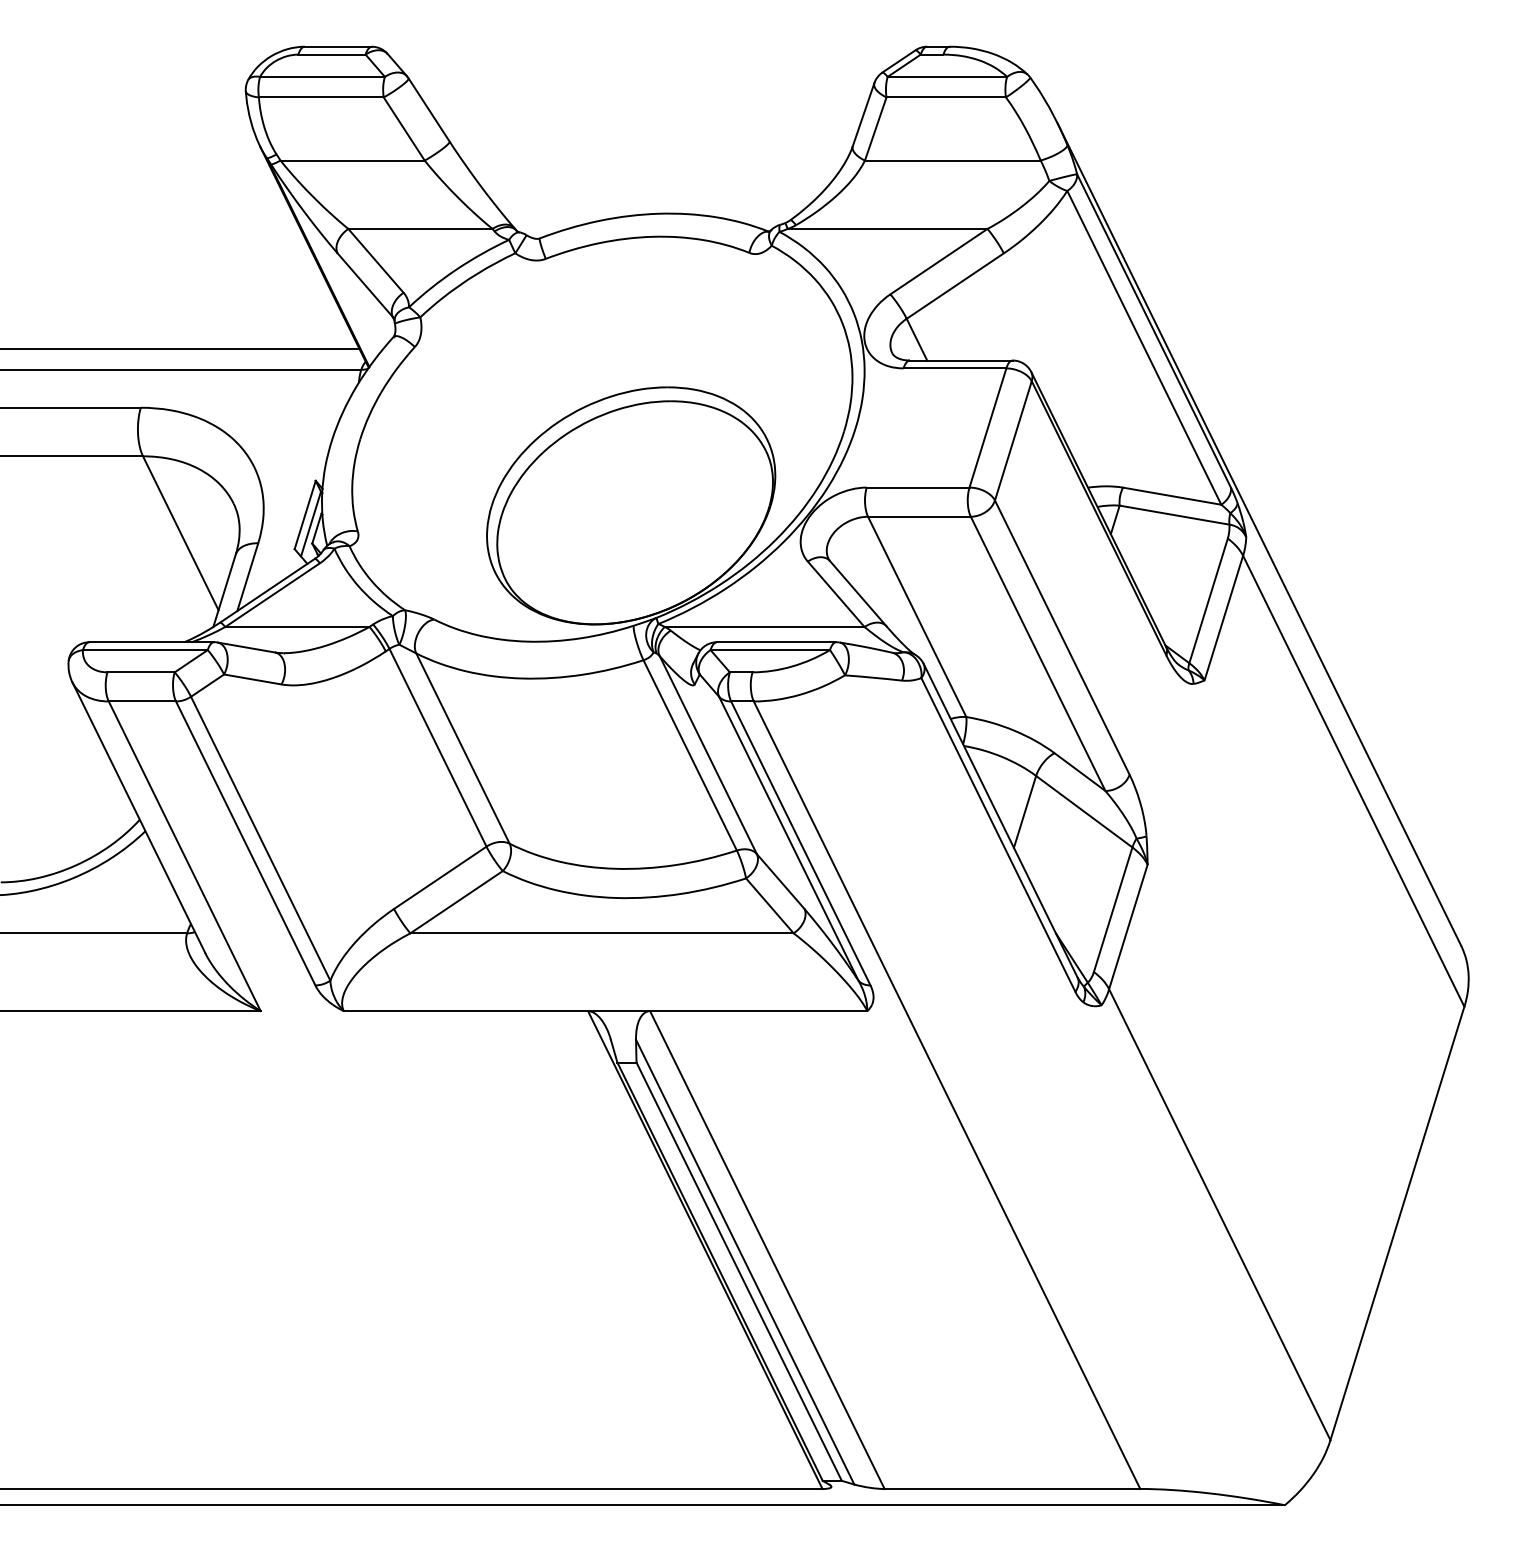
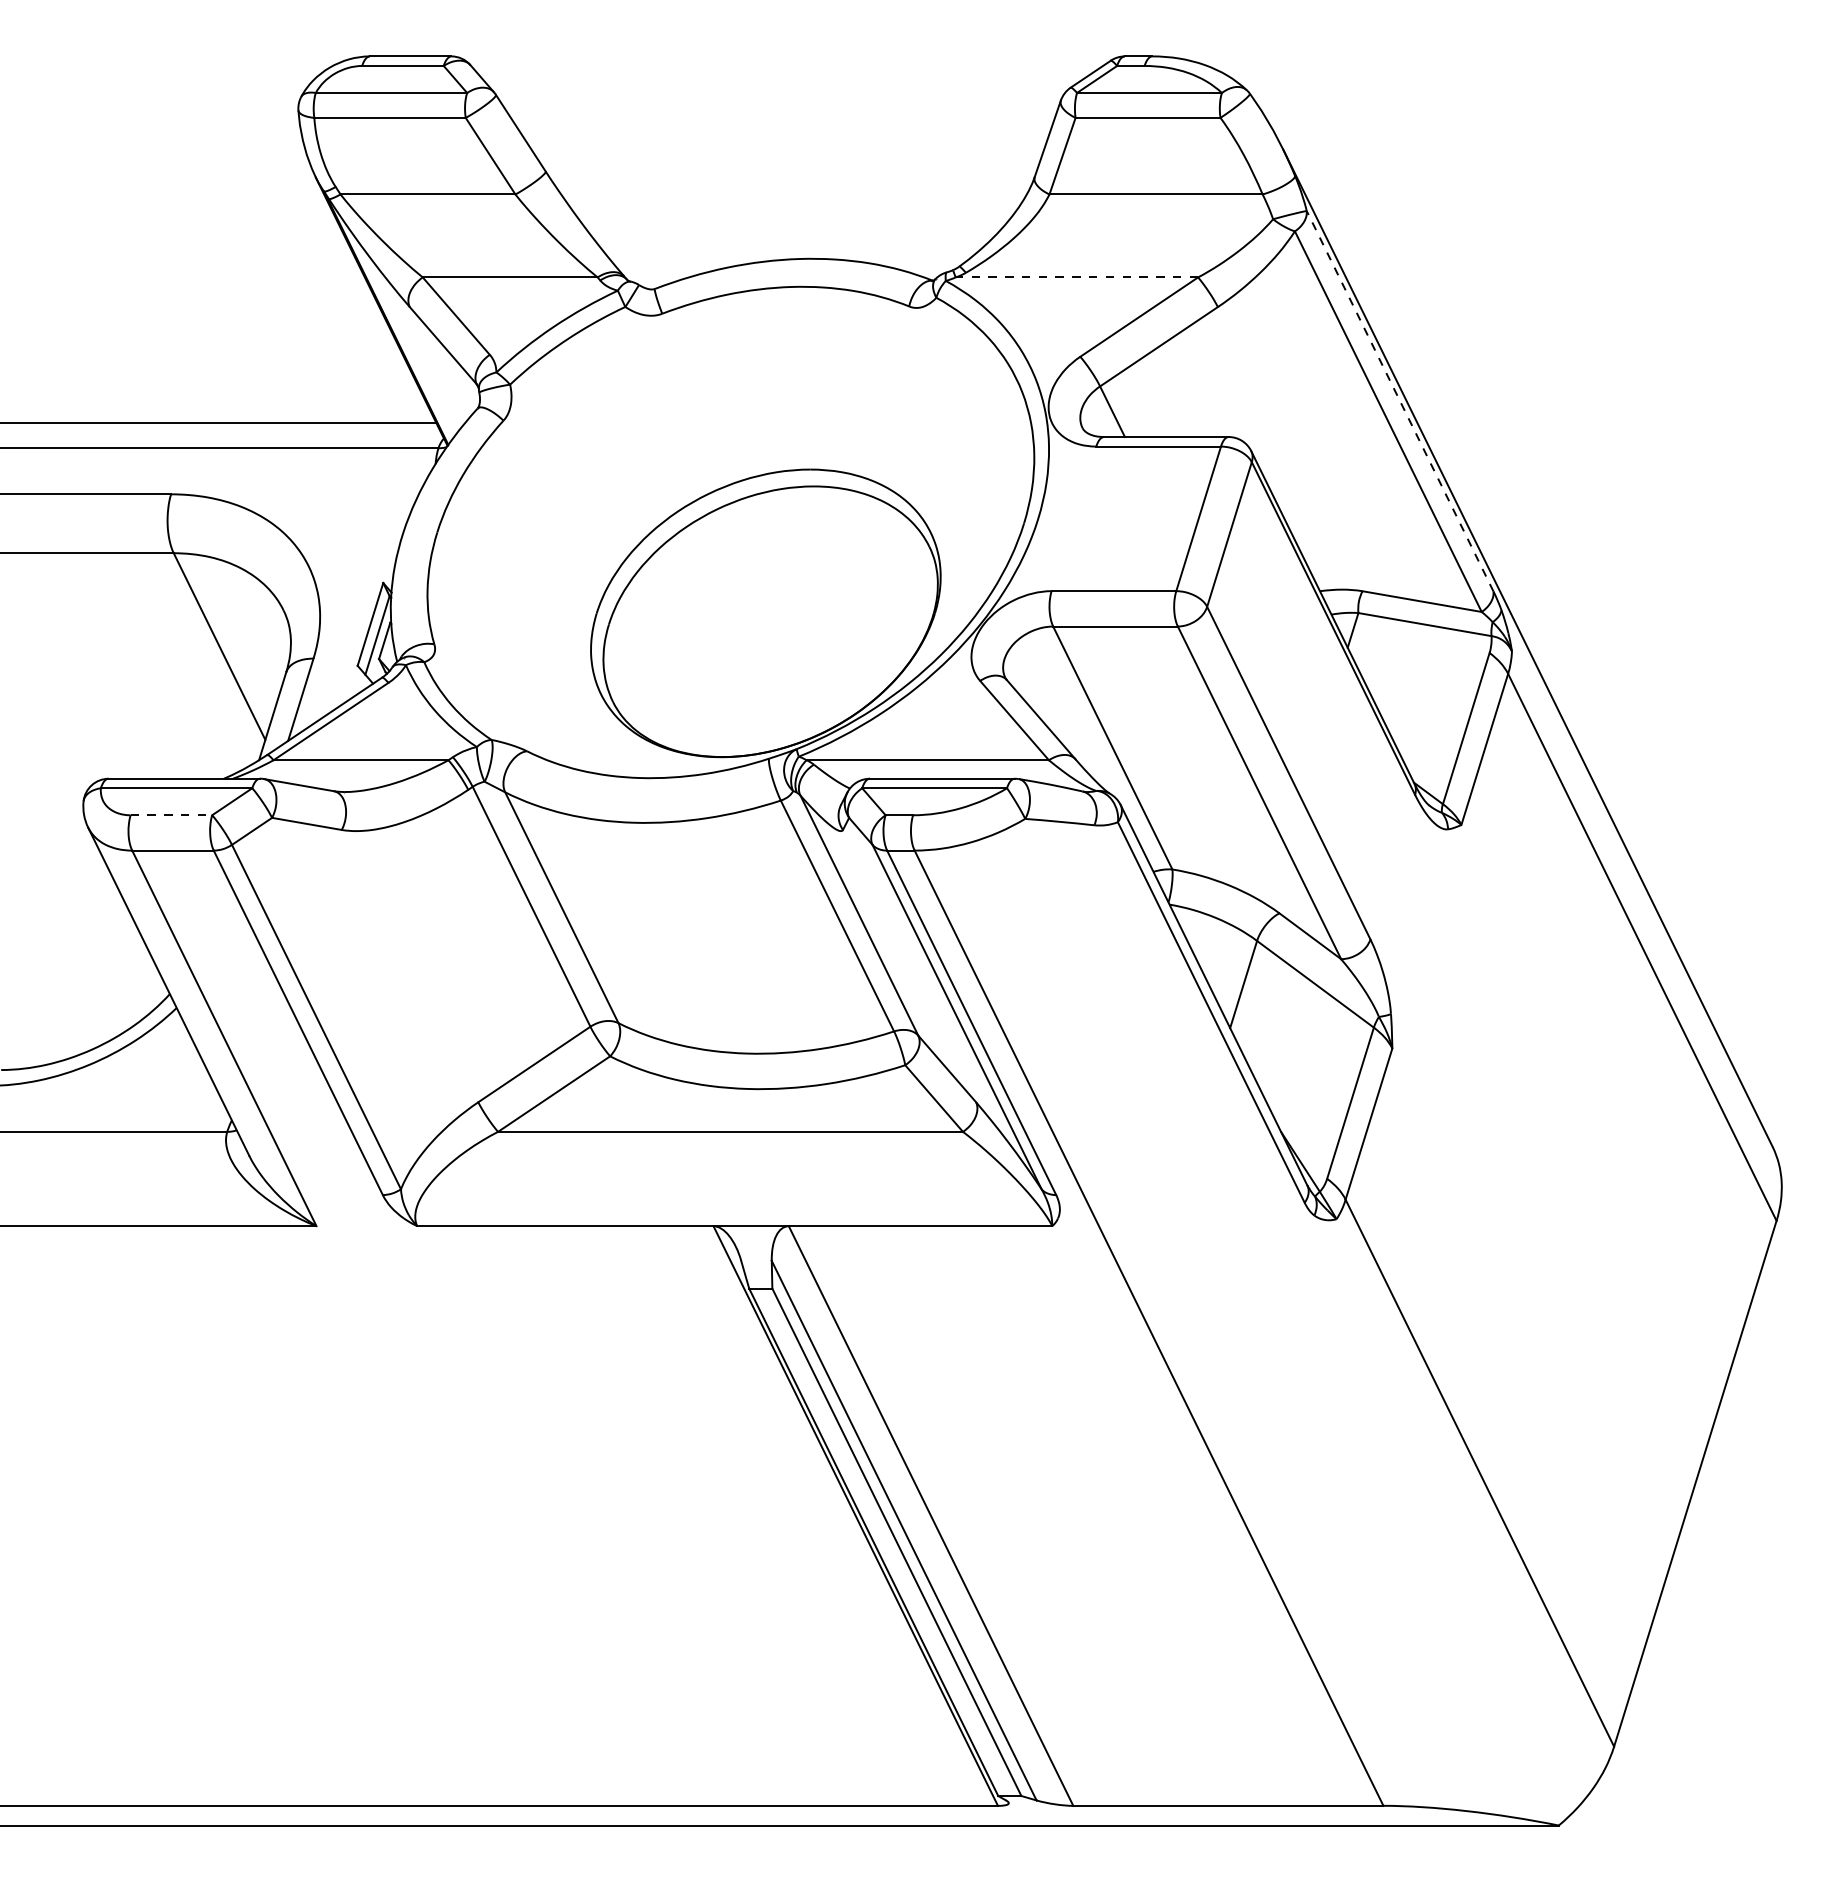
line: (887, 229) -> (1076, 277), solid -> dashed
line: (1154, 331) -> (1400, 401), solid -> dashed
line: (141, 672) -> (171, 815), solid -> dashed

